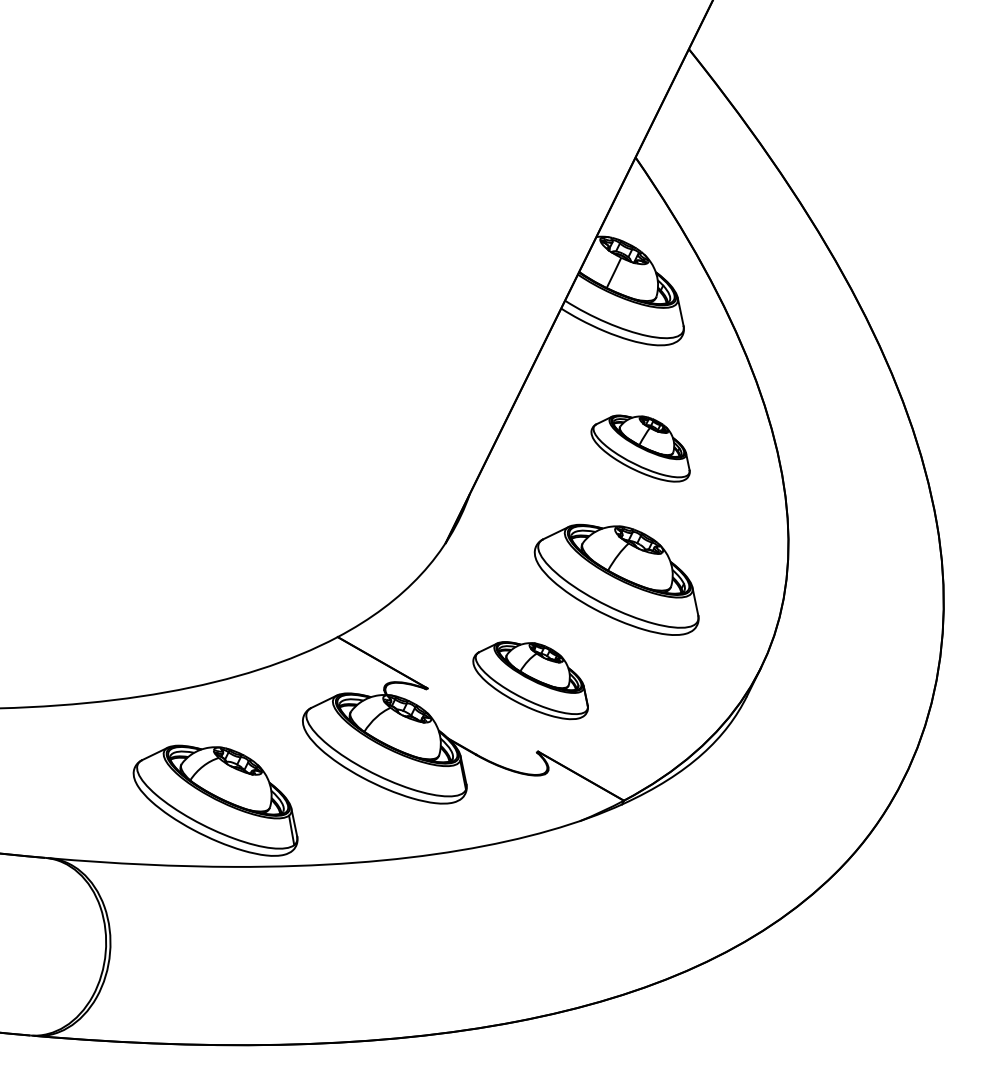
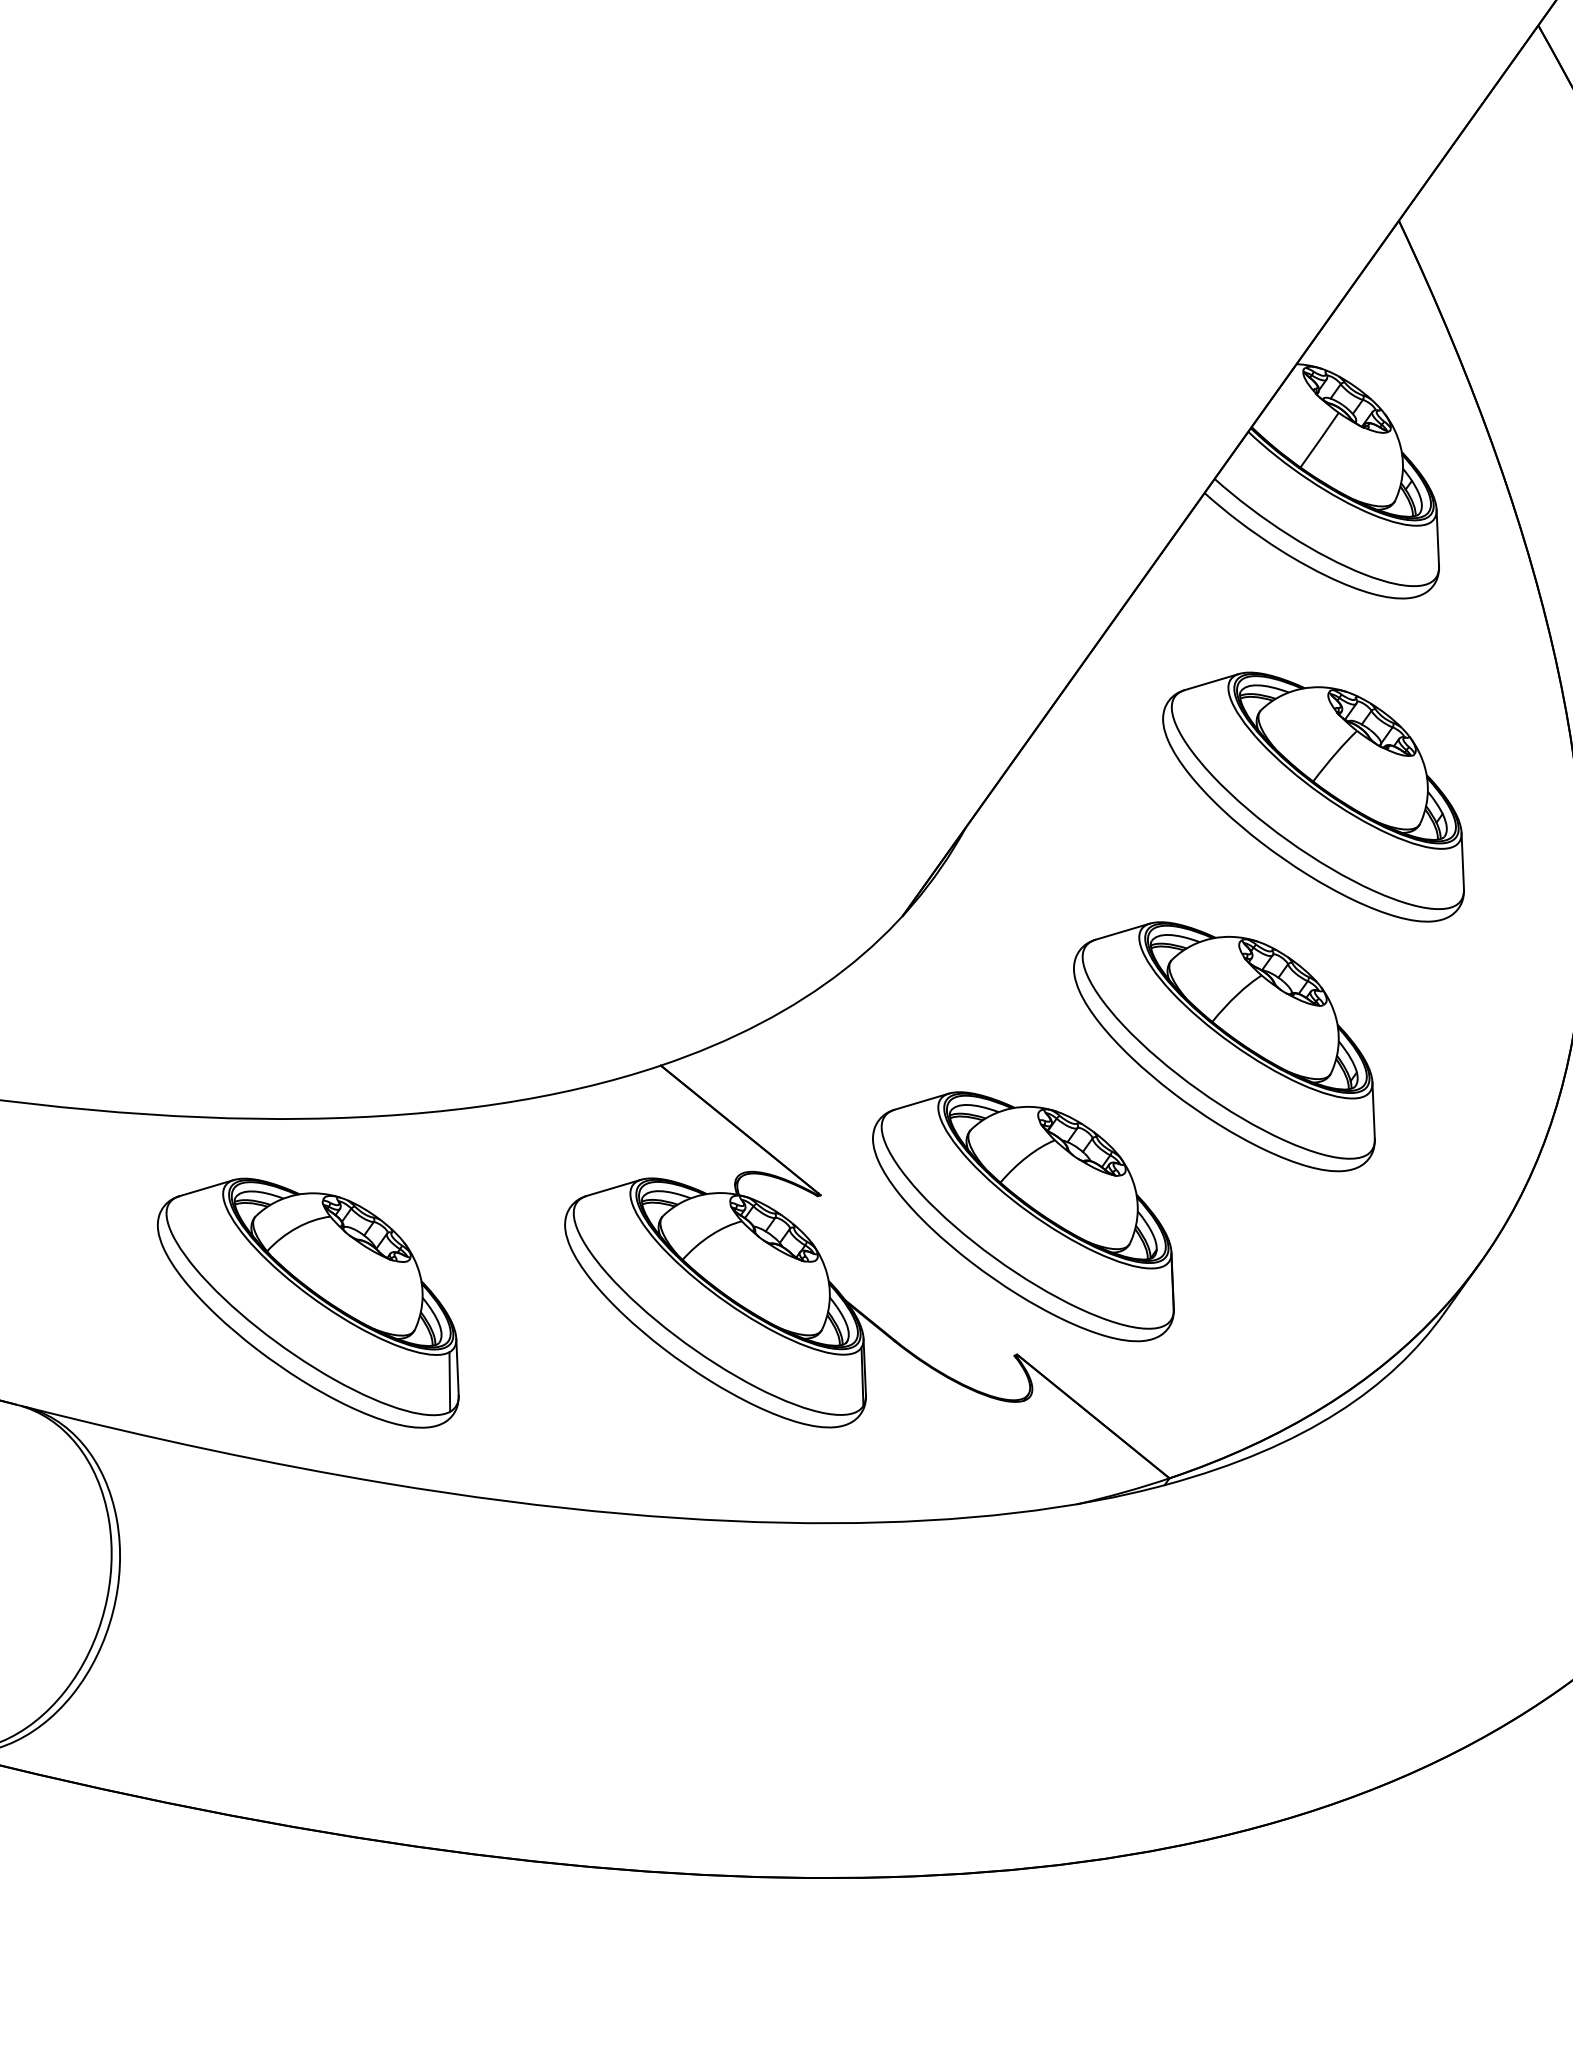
part: (640, 448) -> (1315, 793), size x1.67
part: (530, 680) -> (1024, 1212), size x1.43
part: (215, 800) -> (310, 1298), moved

